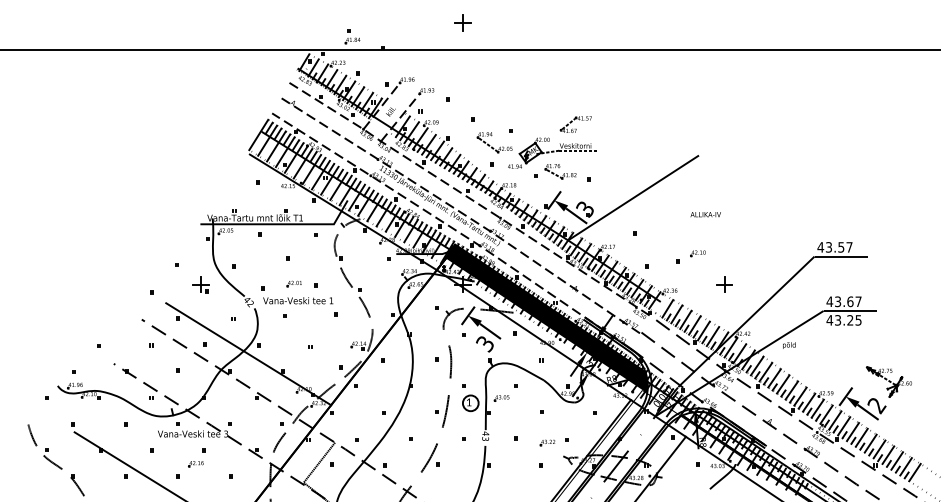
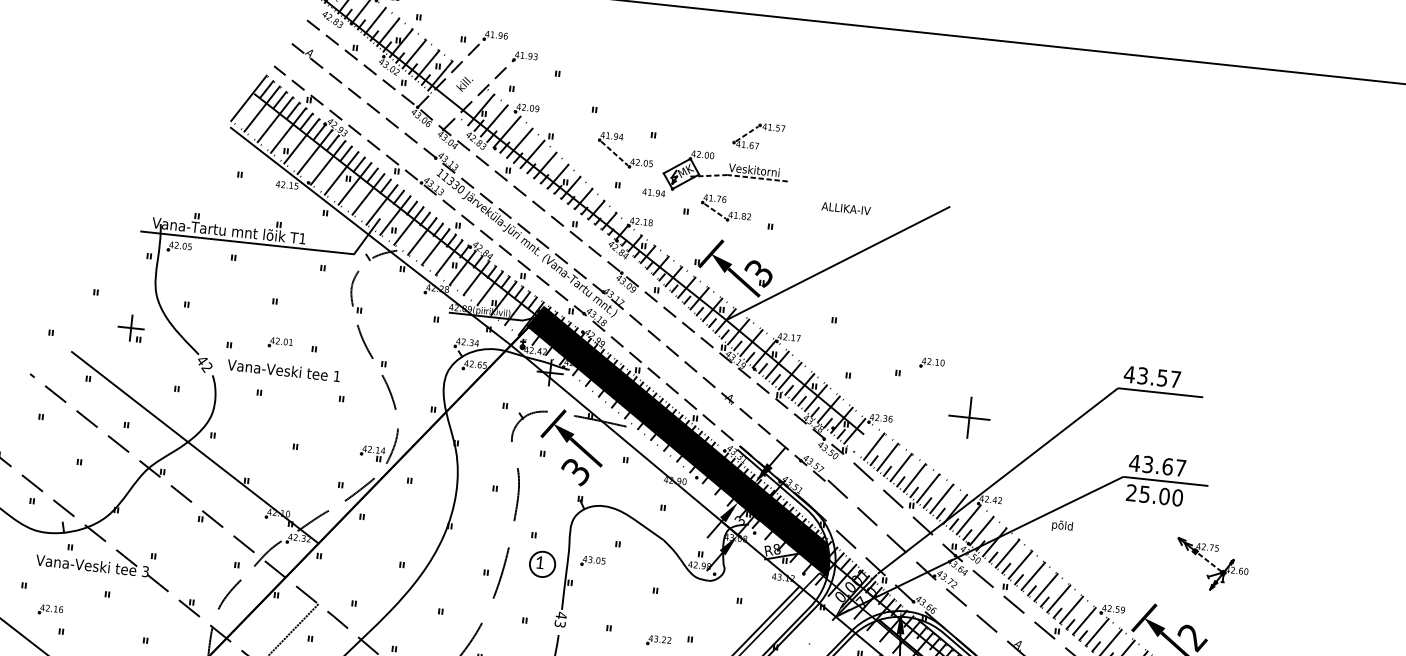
text: (705, 214) -> (845, 208), moved
part: (724, 284) -> (969, 417), size x1.6
text: (843, 320) -> (1153, 495), 43.25 -> 25.00
part: (888, 381) -> (1210, 564), moved
part: (195, 464) -> (49, 610), moved

